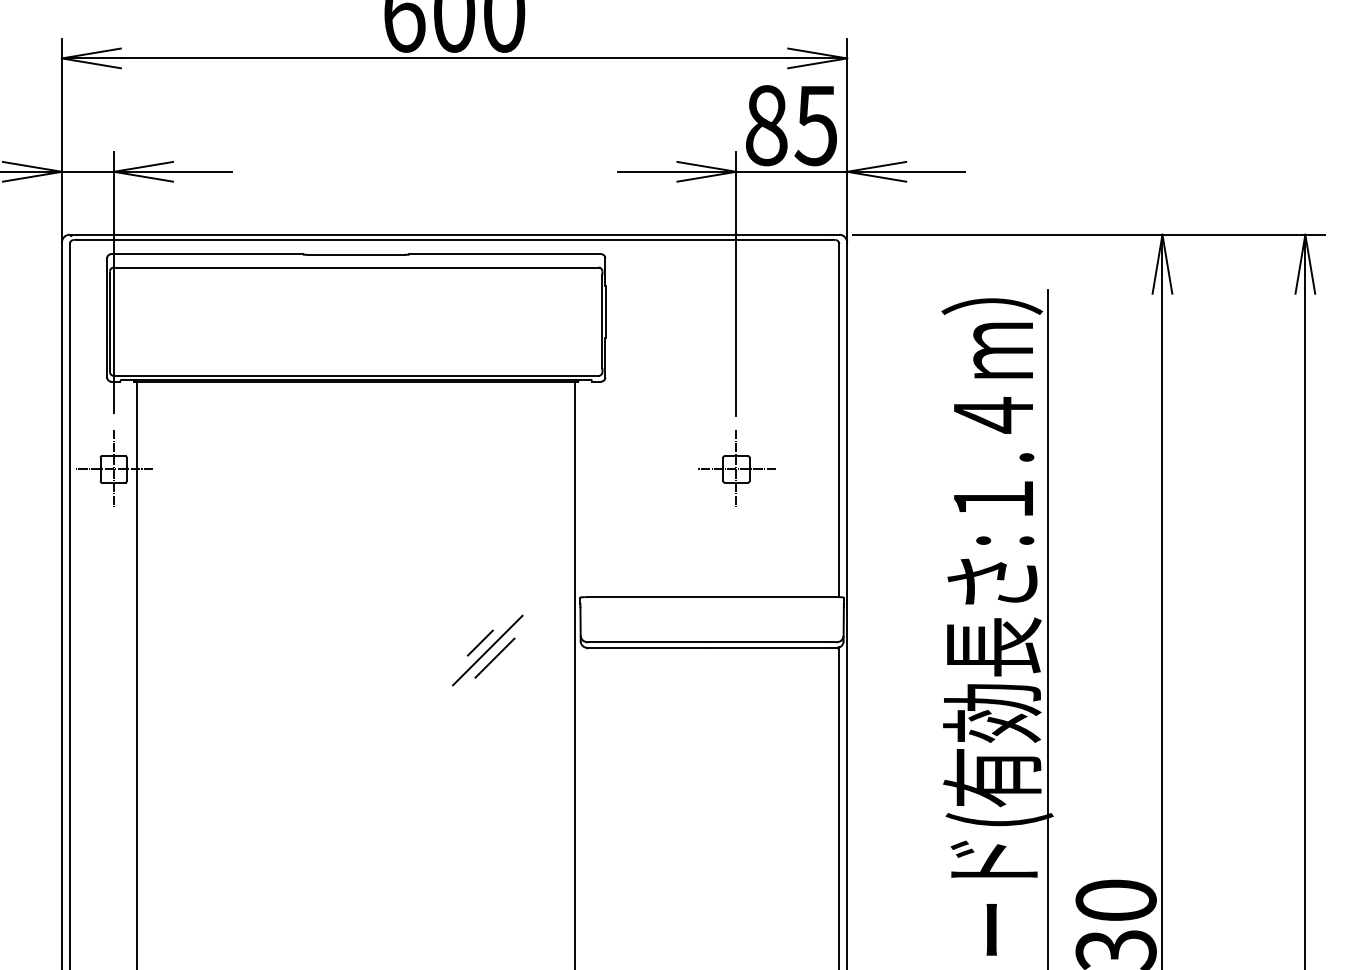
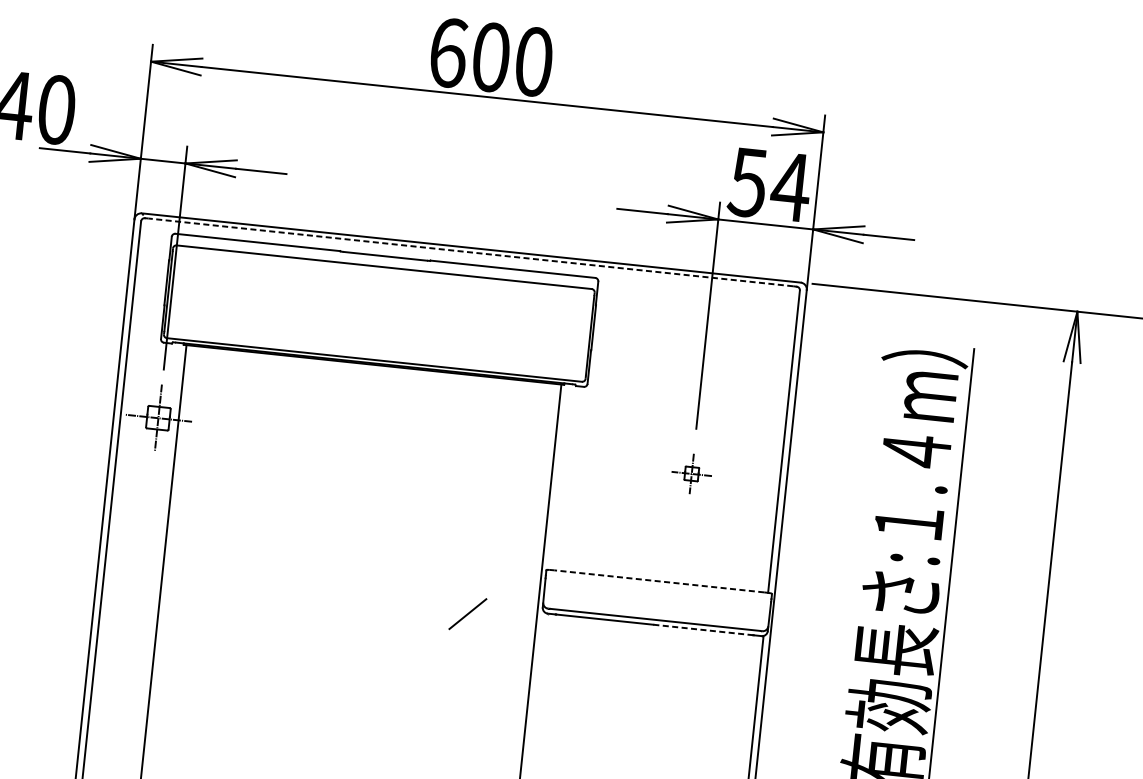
text: (791, 125) -> (769, 184), 85 -> 54
line: (454, 239) -> (470, 252), solid -> dashed
part: (736, 468) -> (691, 473), size x0.6
line: (712, 597) -> (659, 581), solid -> dashed
line: (480, 642) -> (456, 599), removed
line: (769, 647) -> (703, 629), solid -> dashed
line: (487, 650) -> (462, 606), removed

